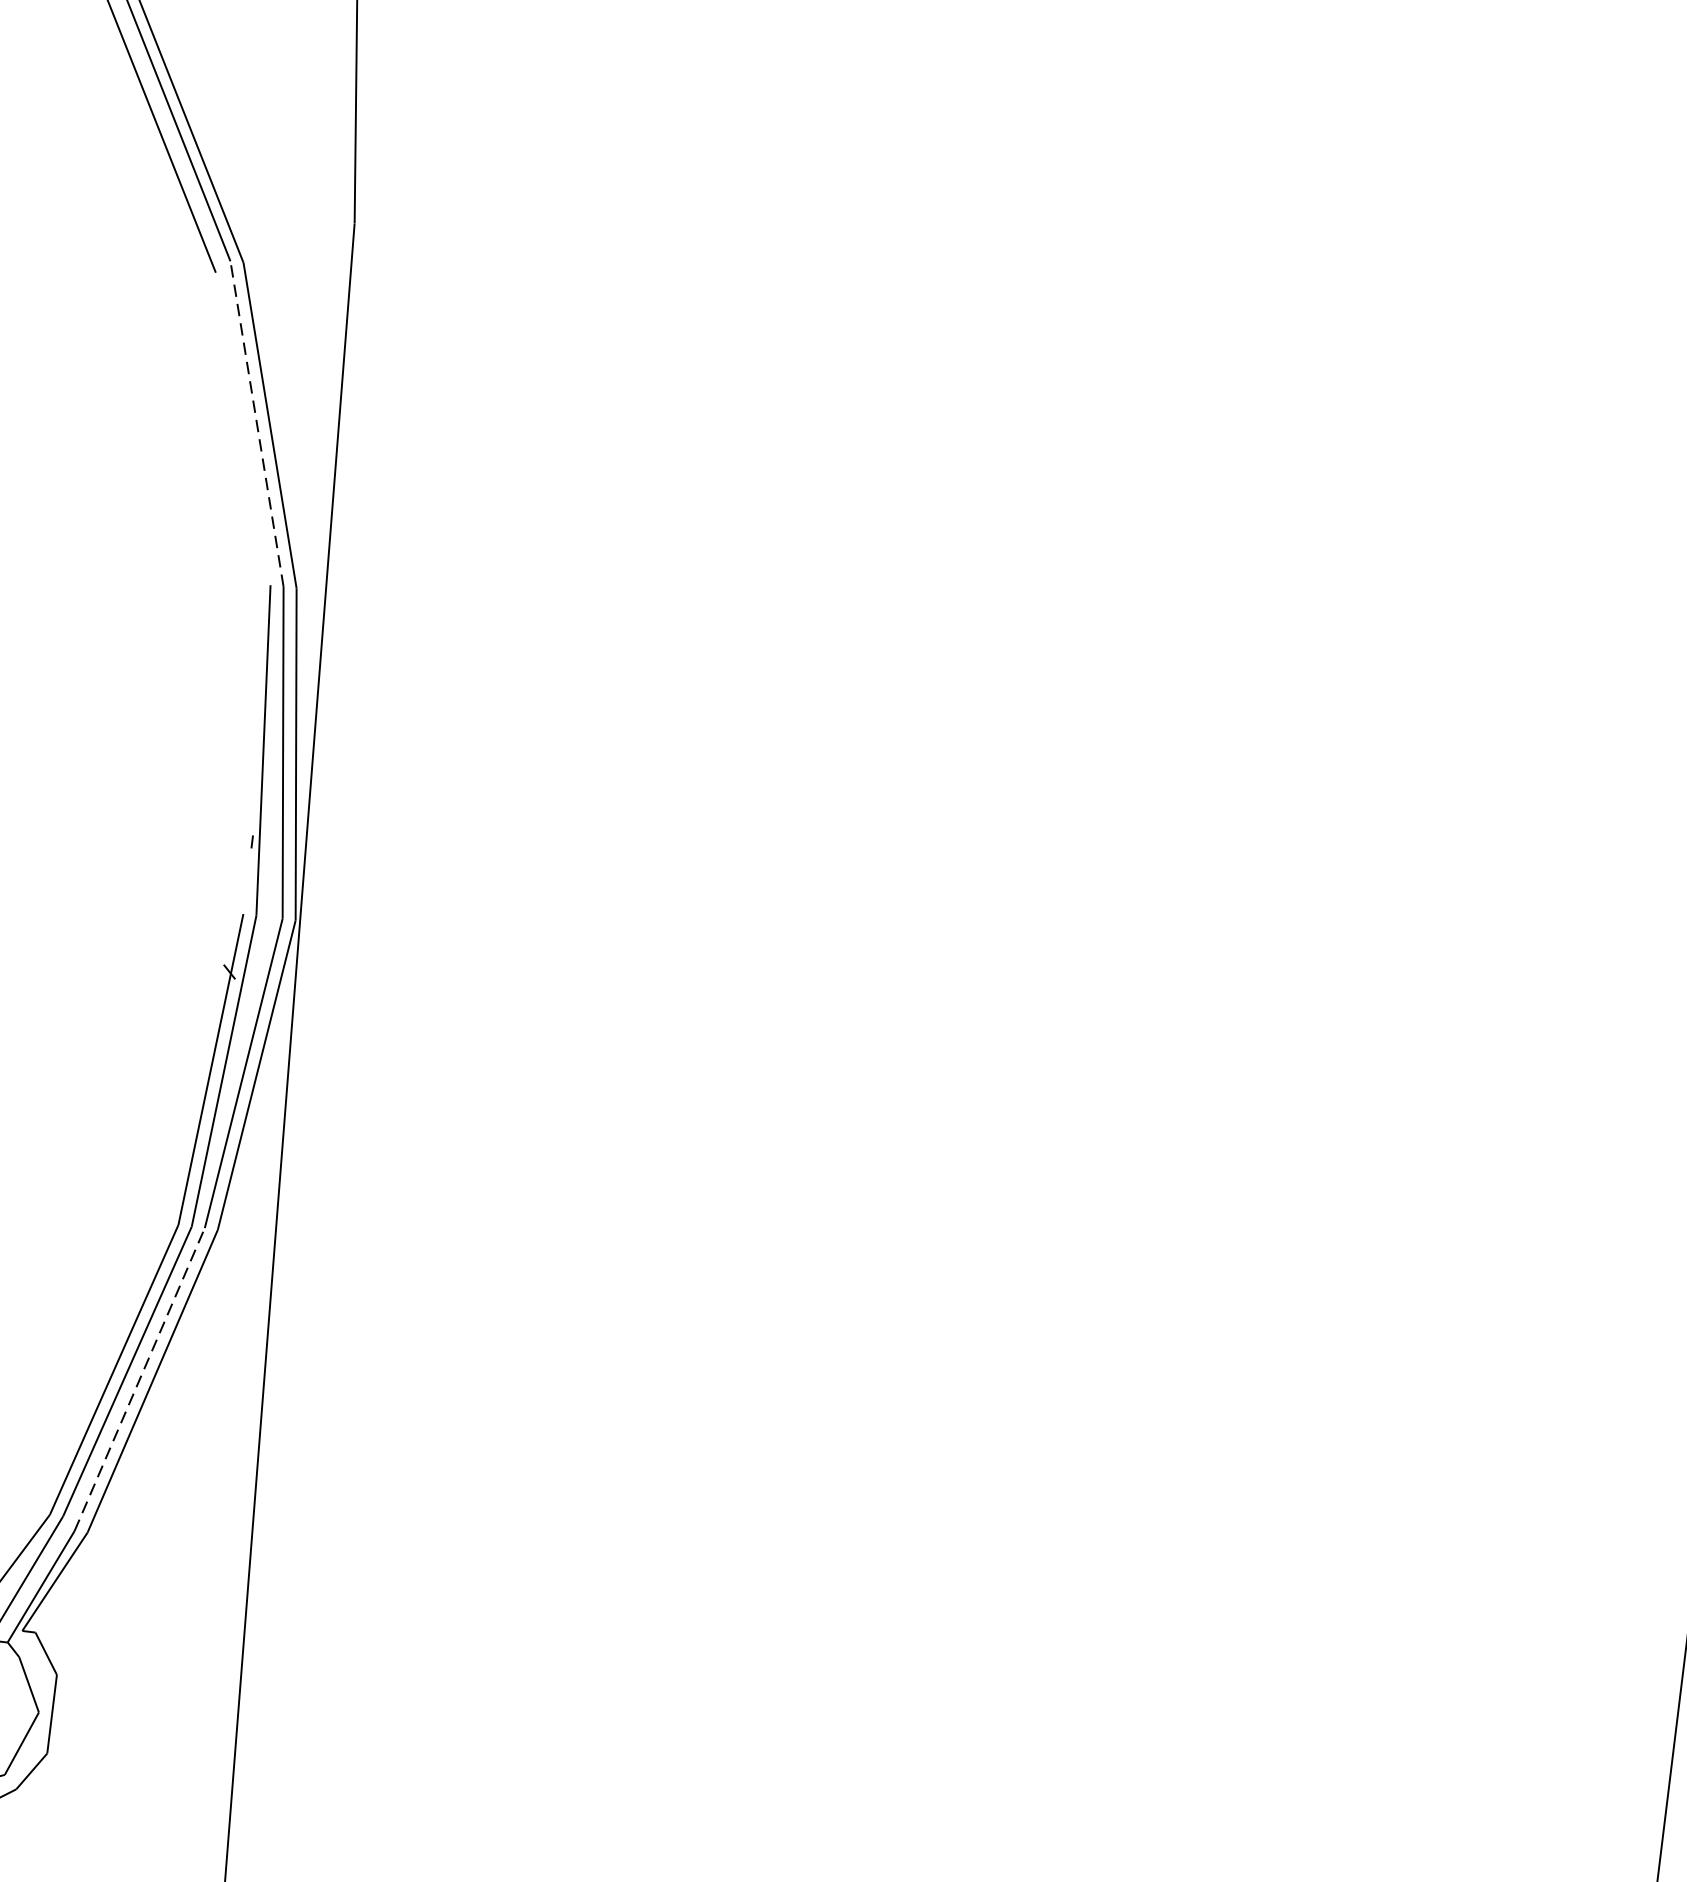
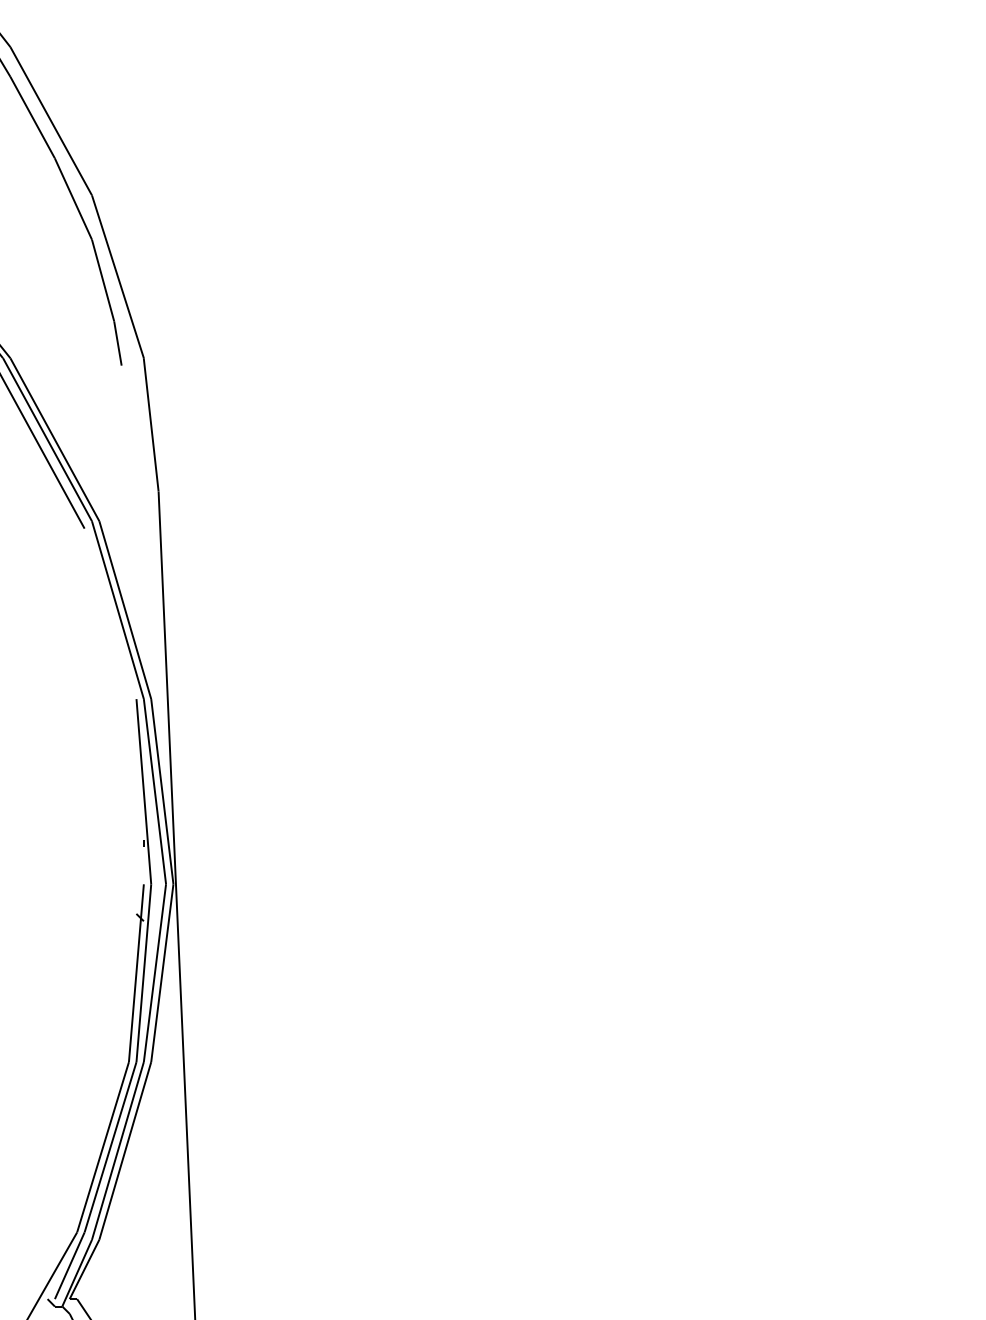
line: (256, 424) -> (117, 610), dashed -> solid
line: (139, 1378) -> (117, 1150), dashed -> solid

